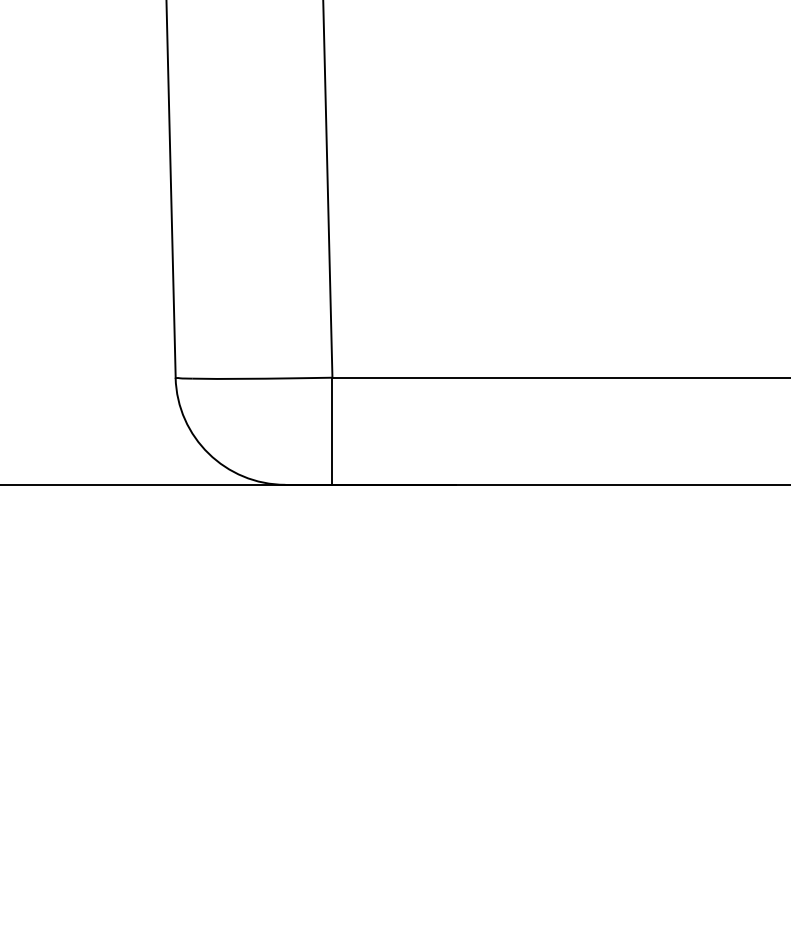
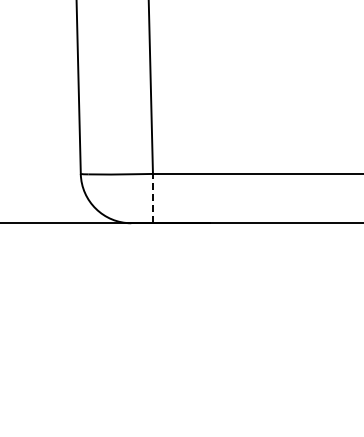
line: (331, 431) -> (152, 198), solid -> dashed

